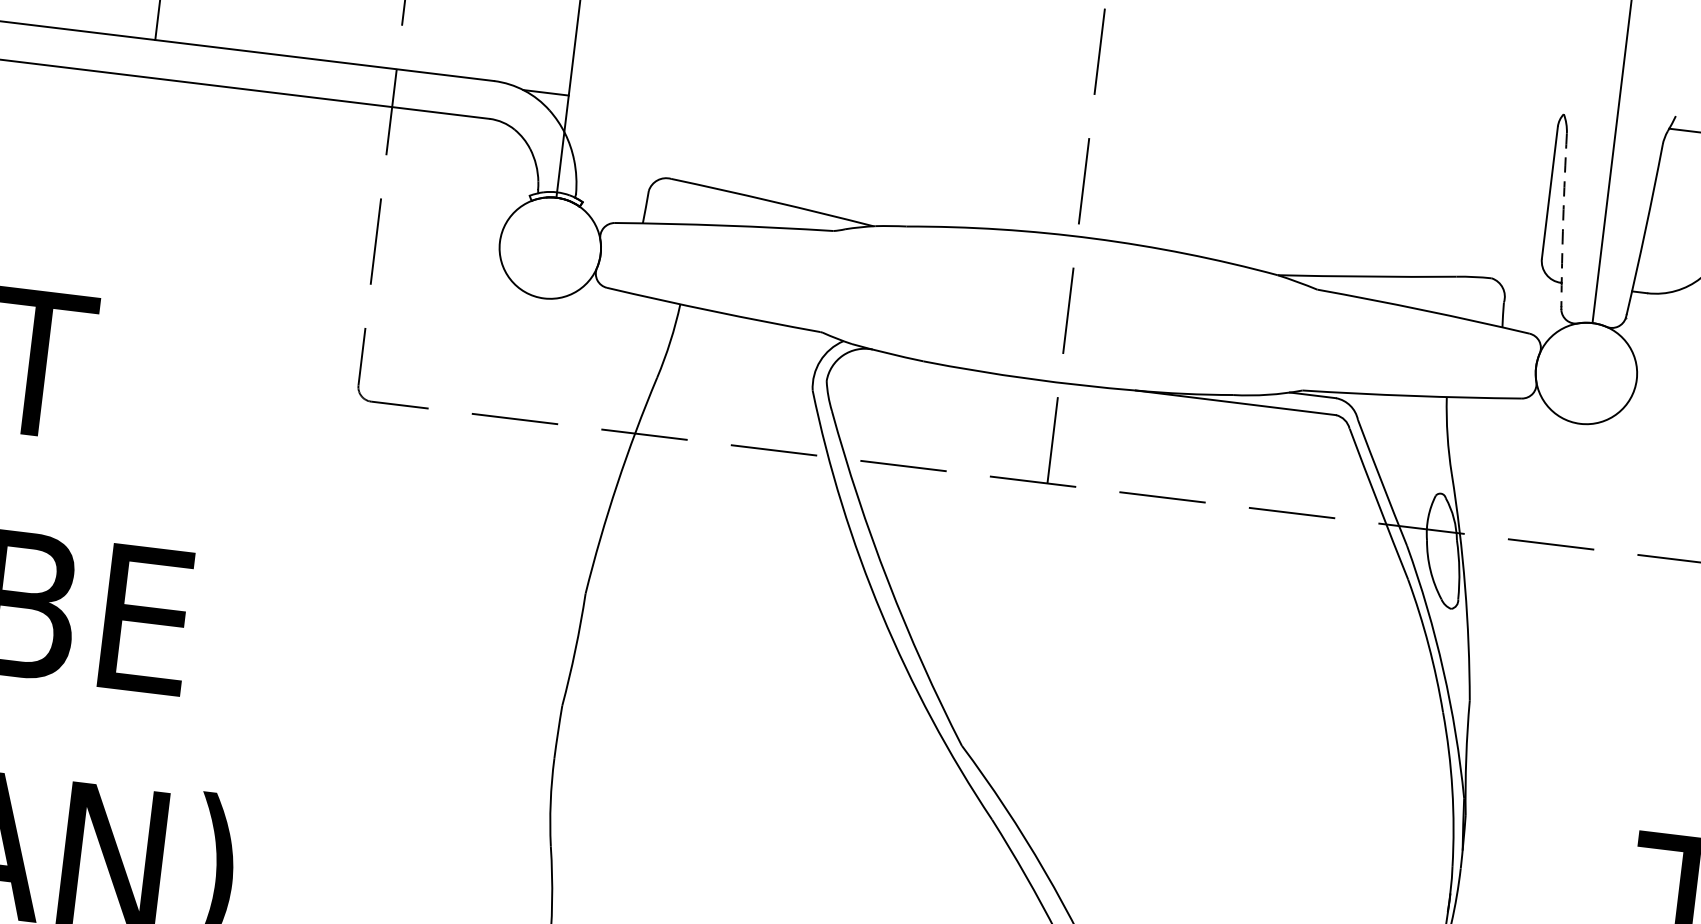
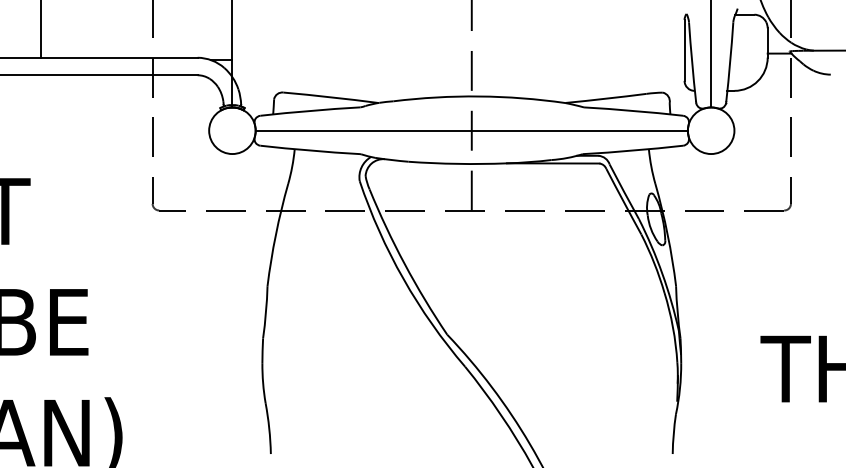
arc: (1563, 220) -> (692, 62), dashed -> solid
line: (1067, 310) -> (471, 130), added

